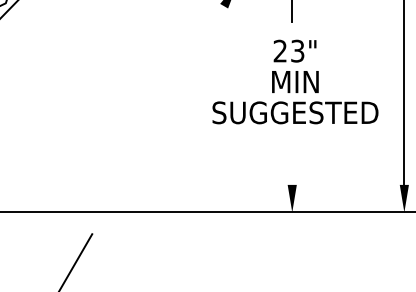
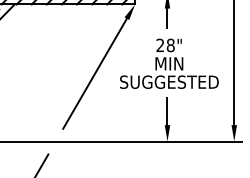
text: (297, 51) -> (170, 45), 23" -> 28"
line: (169, 98) -> (94, 73), added
line: (292, 162) -> (167, 111), added

